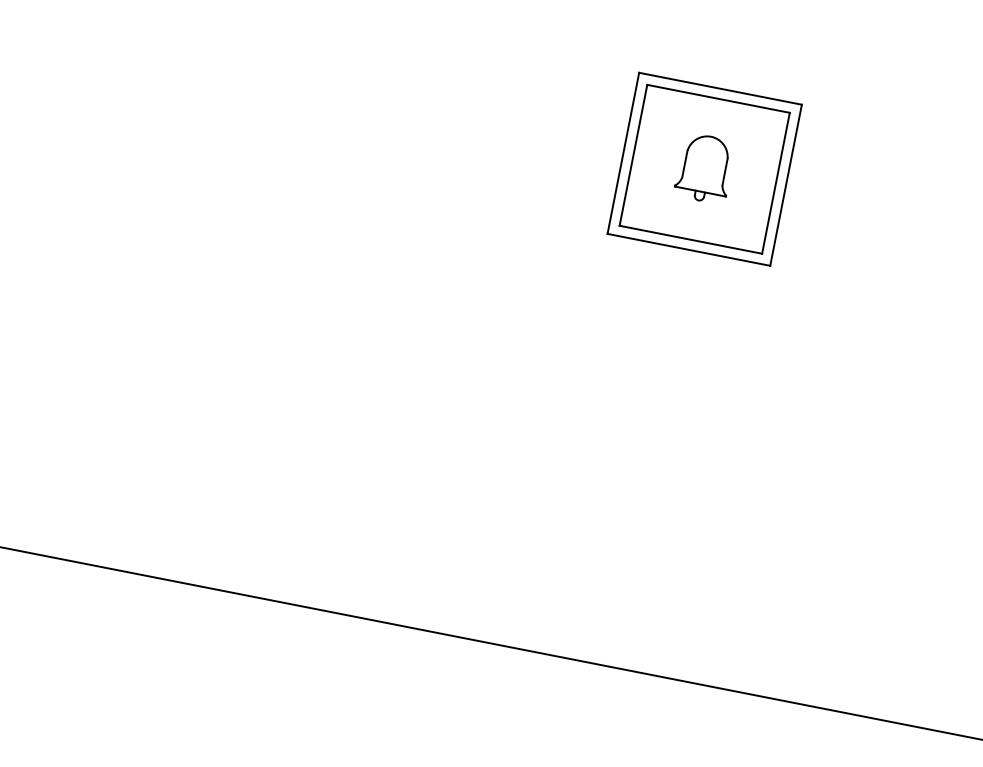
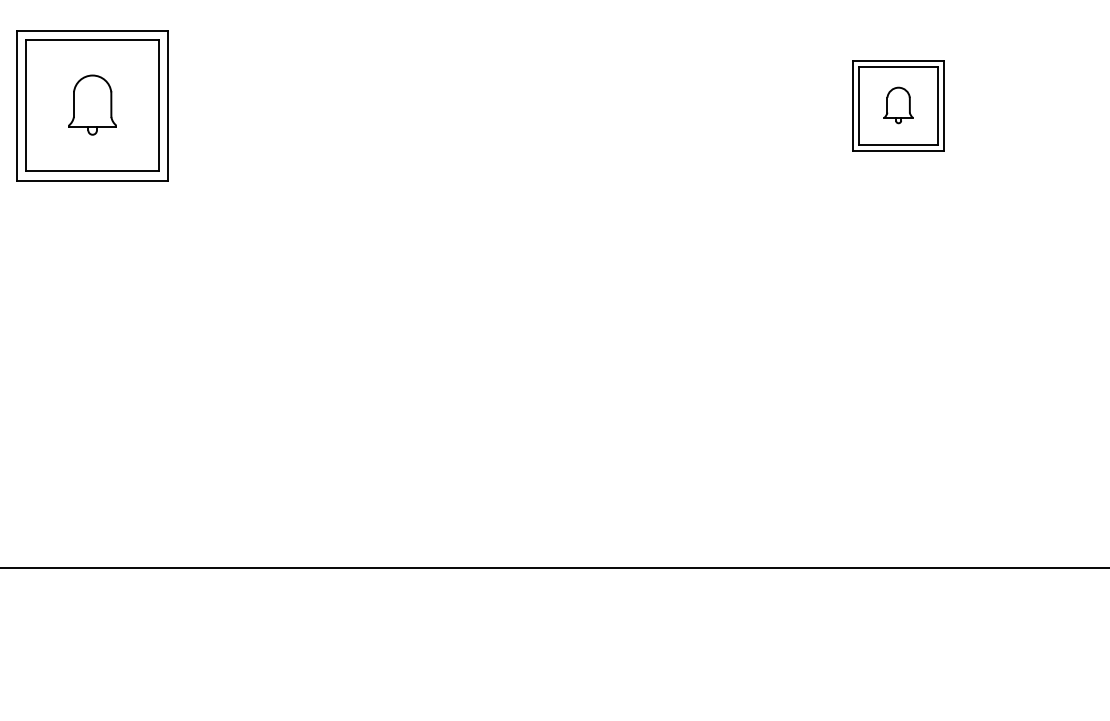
part: (704, 168) -> (898, 105), size x0.6

